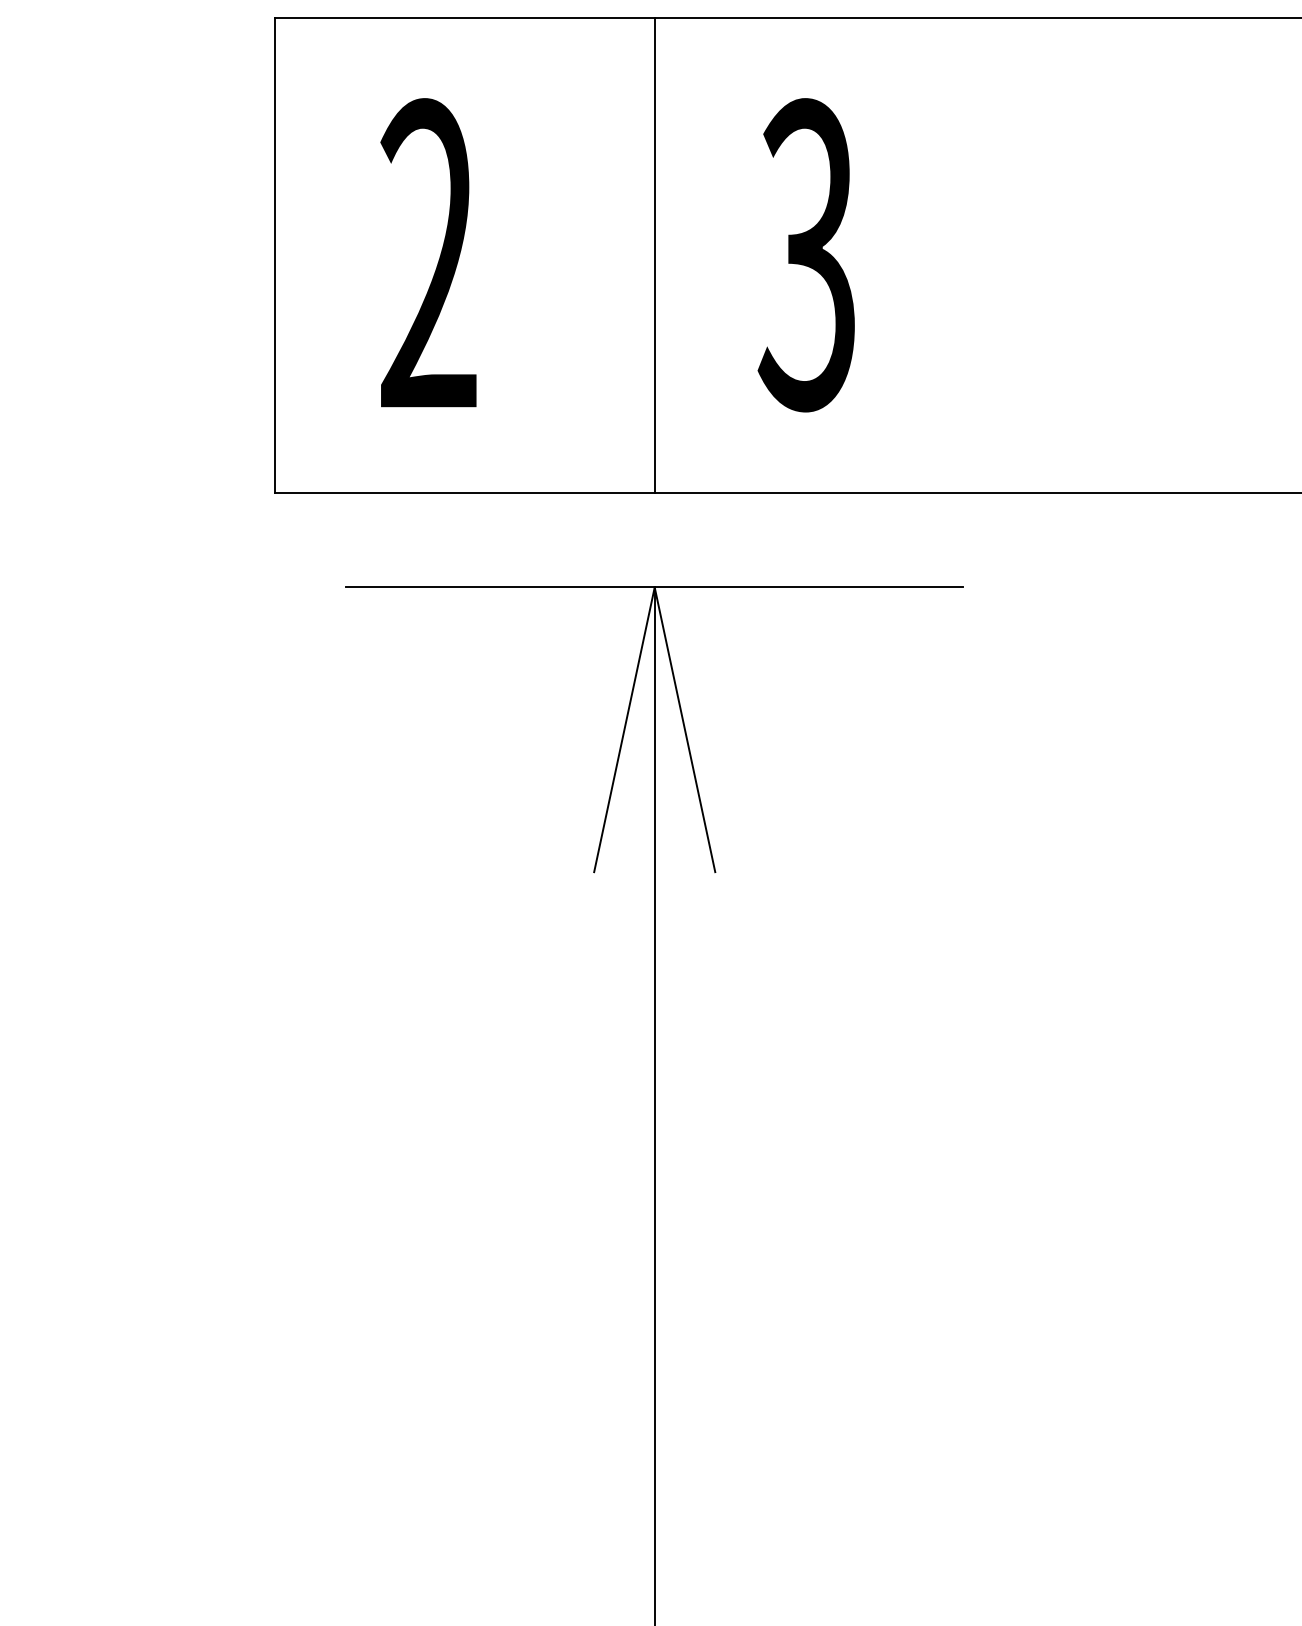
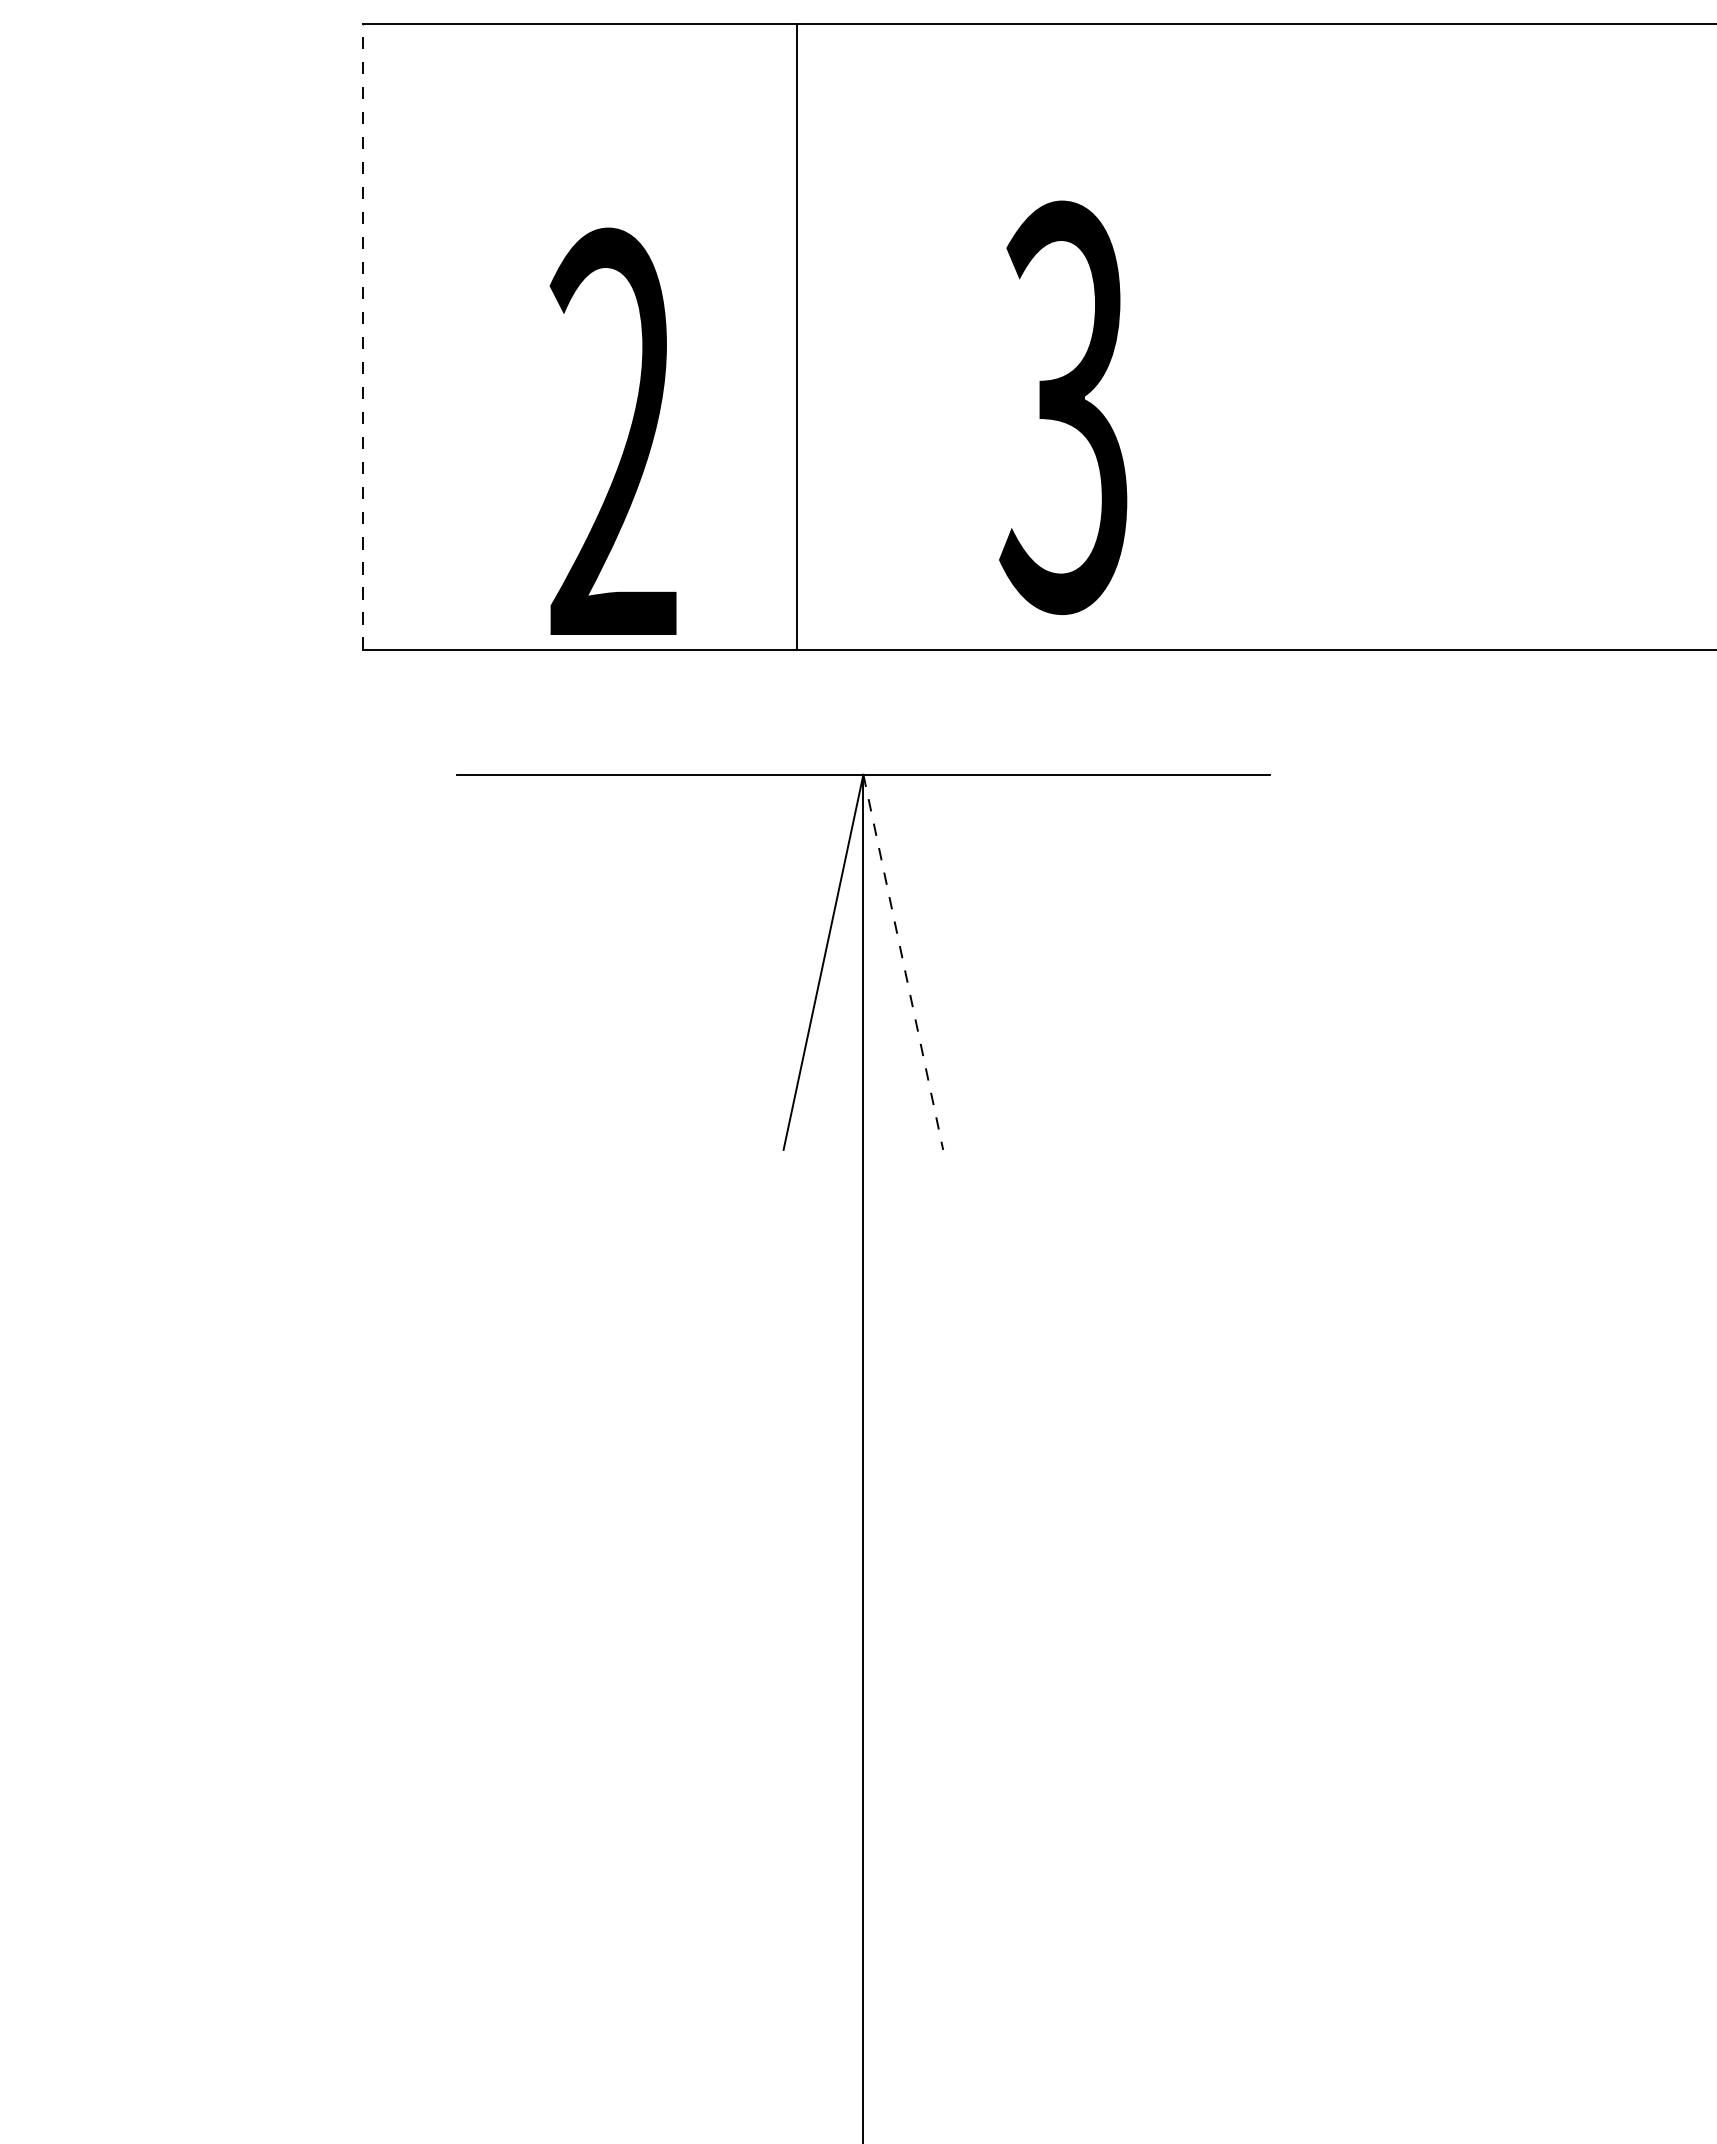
text: (427, 252) -> (612, 430), moved
line: (275, 255) -> (363, 336), solid -> dashed
line: (654, 255) -> (797, 336), moved
text: (806, 255) -> (1063, 407), moved
line: (685, 729) -> (903, 962), solid -> dashed

